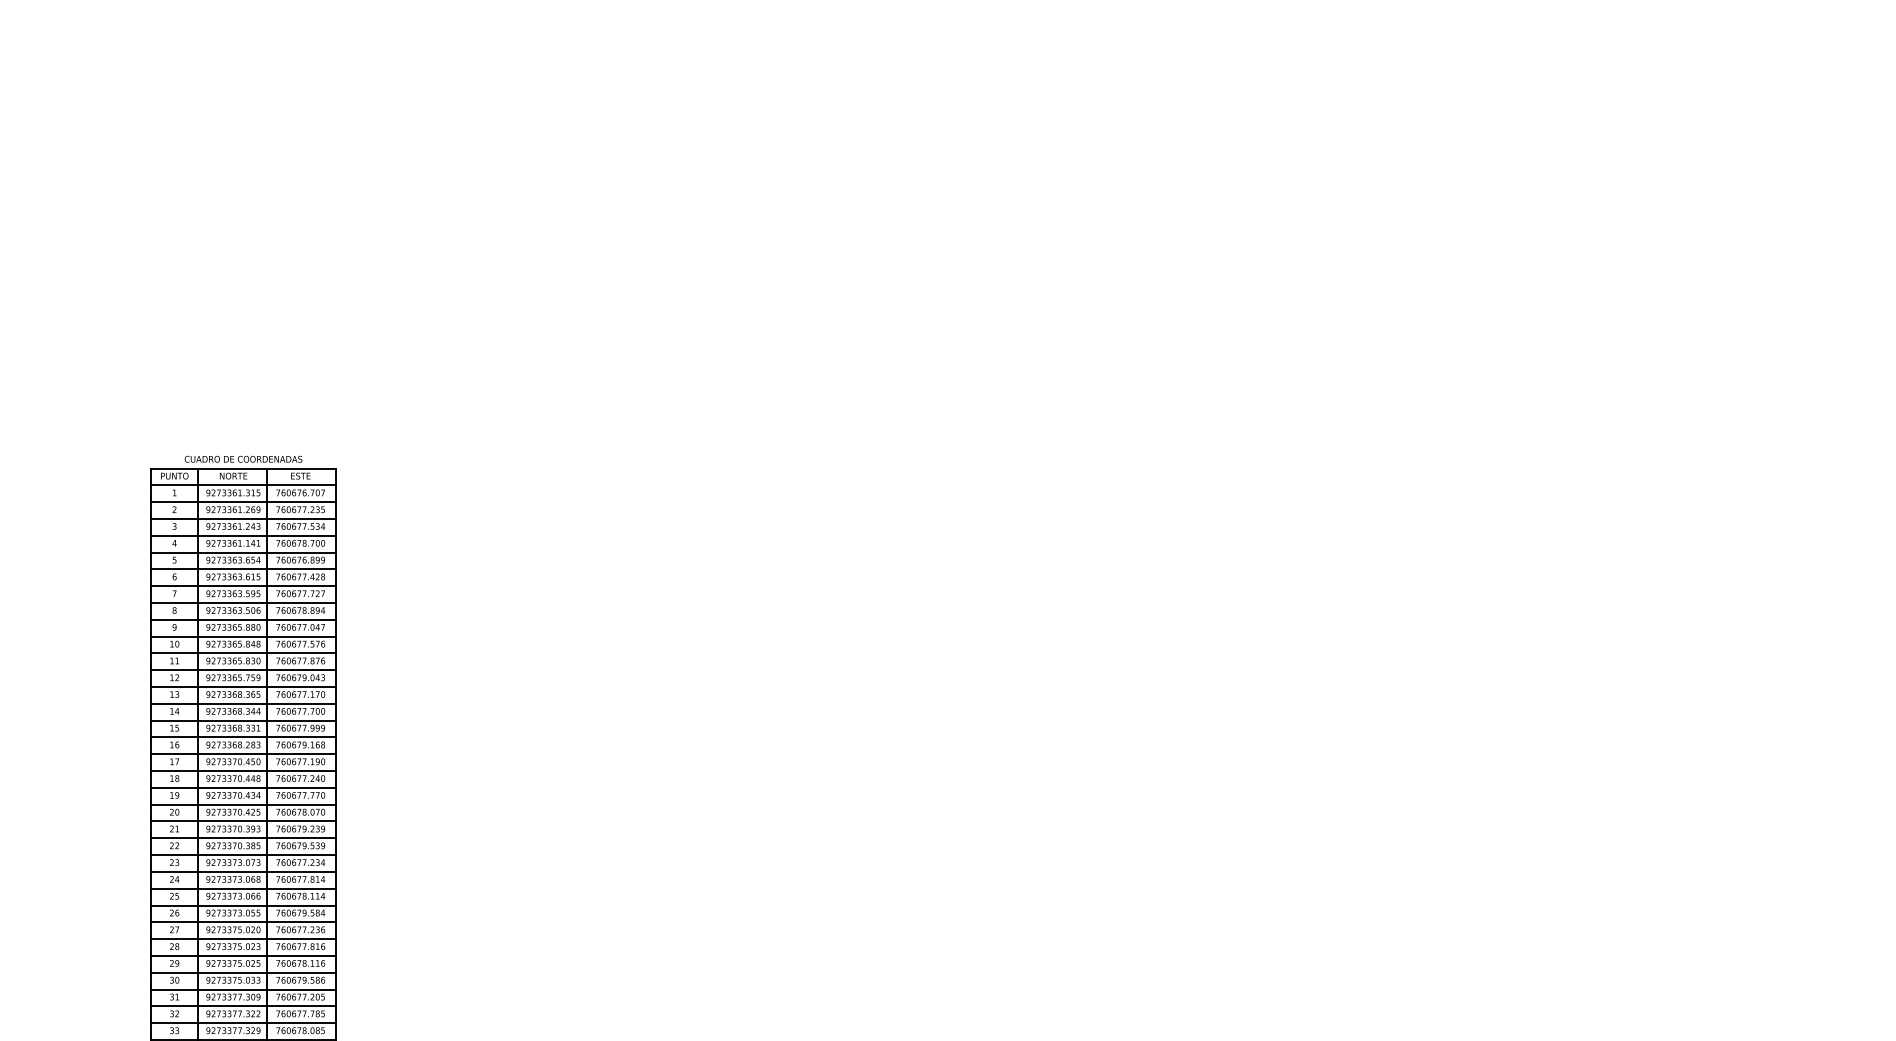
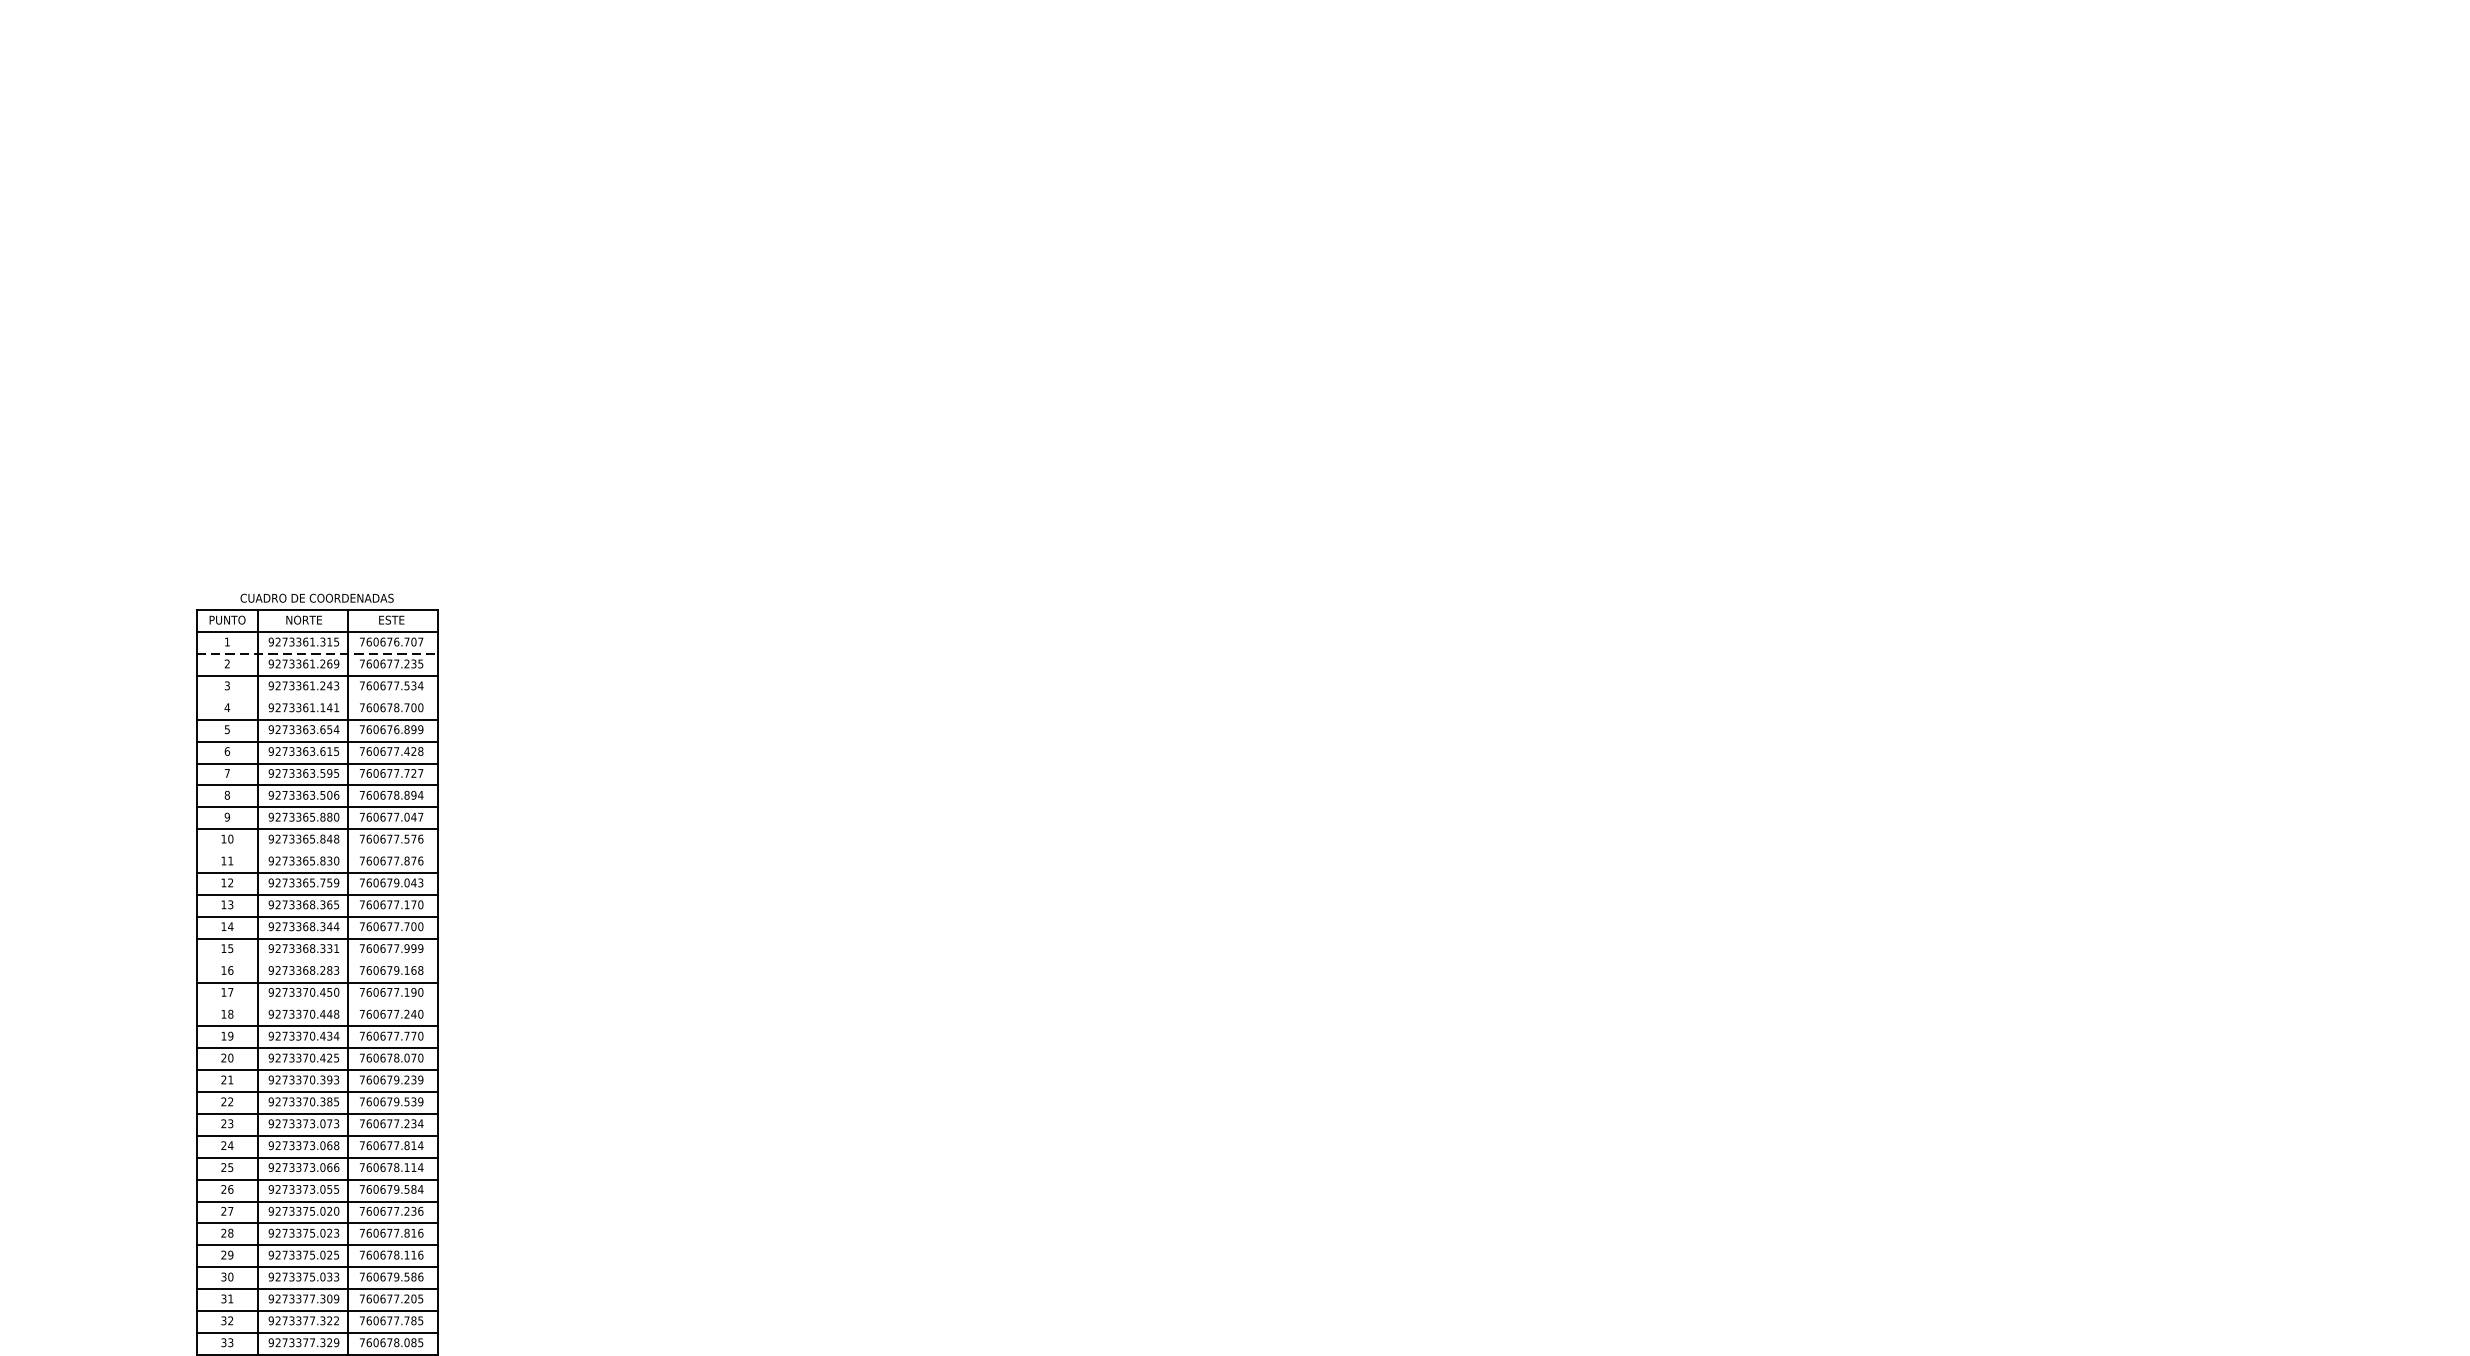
line: (244, 502) -> (318, 654), solid -> dashed
line: (243, 535) -> (317, 697), removed
line: (243, 653) -> (317, 851), removed
line: (243, 737) -> (317, 960), removed
line: (243, 771) -> (317, 1005), removed

